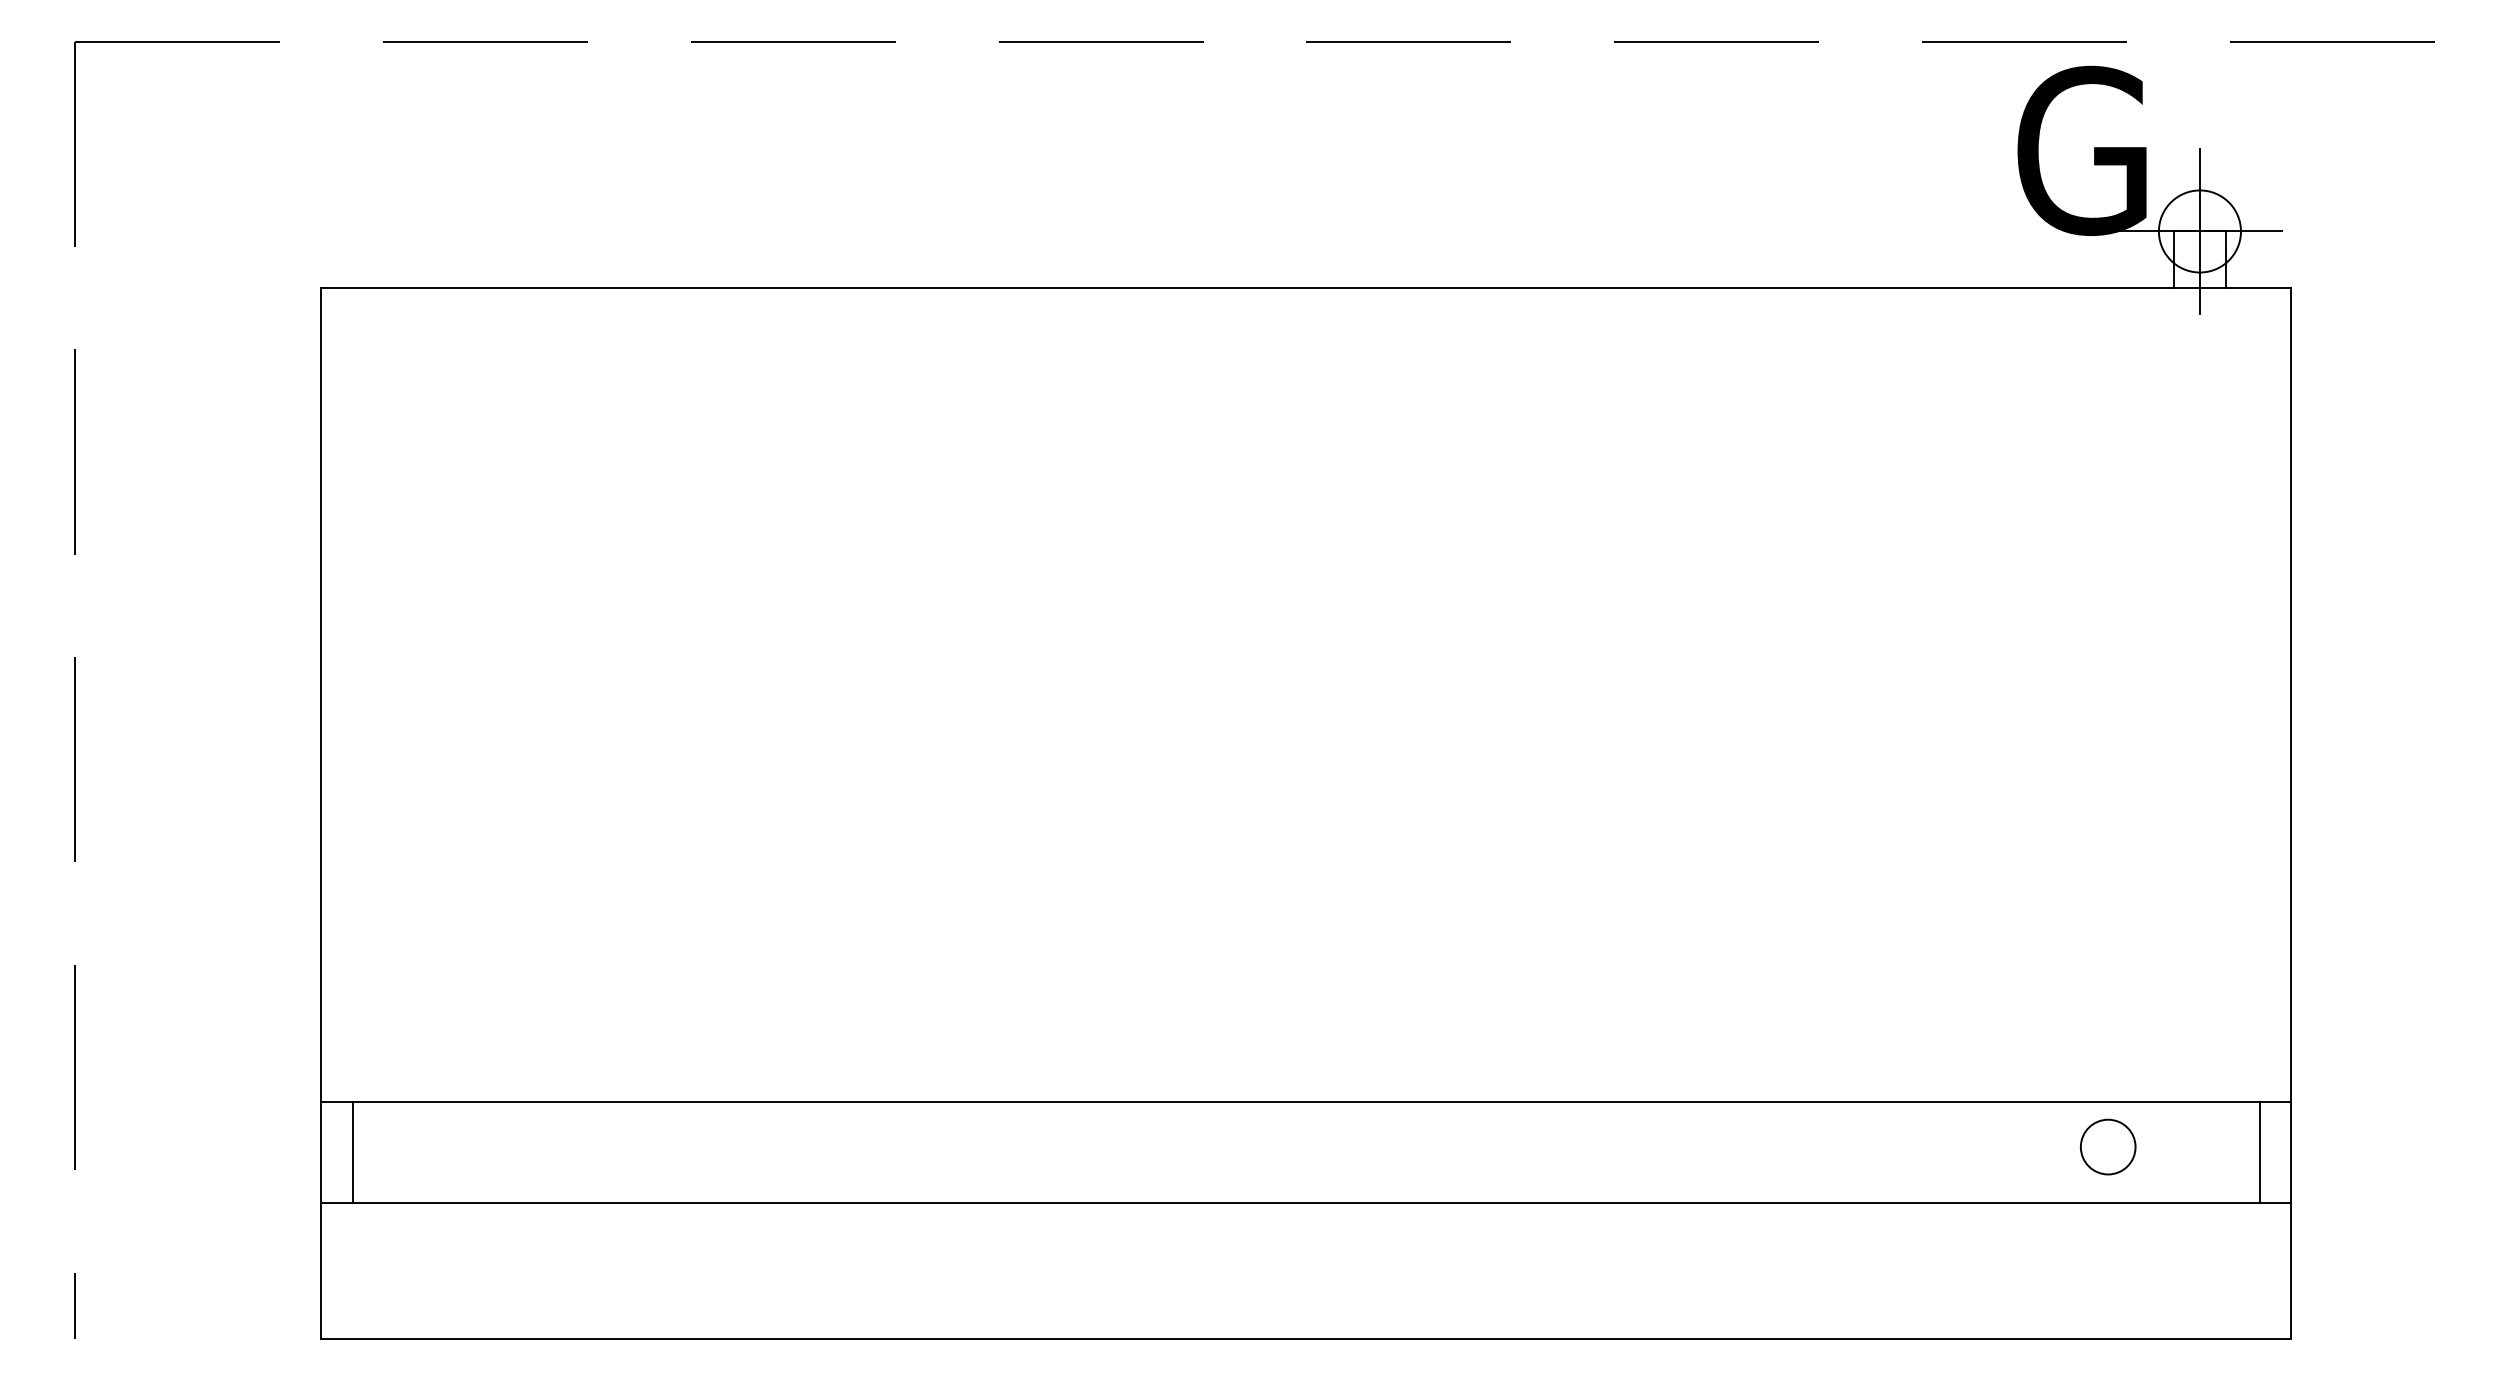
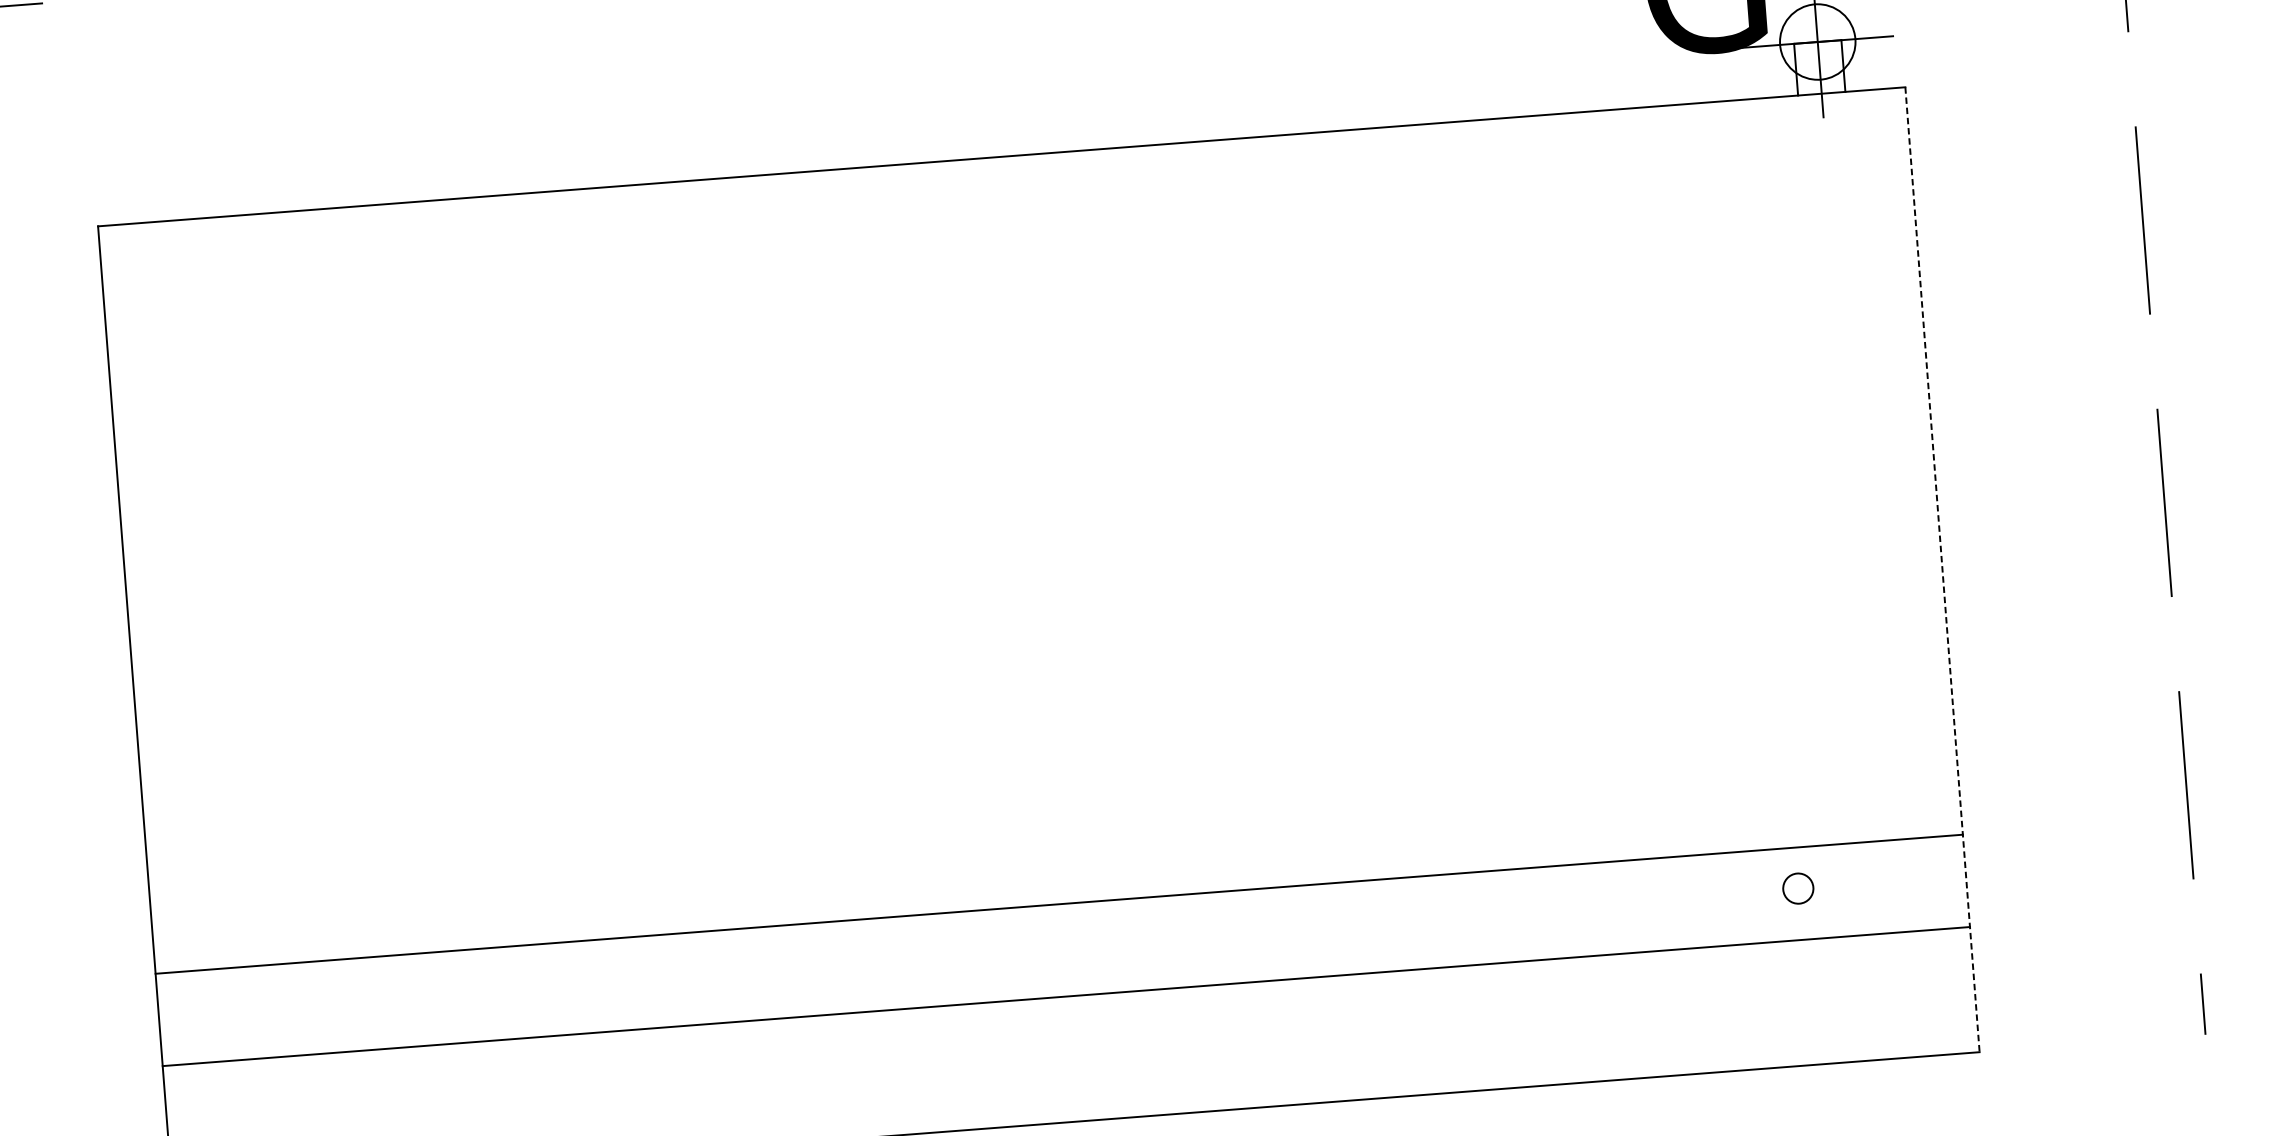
line: (2291, 813) -> (1942, 569), solid -> dashed
circle: (2108, 1146) -> (1798, 888), size x0.6
line: (353, 1152) -> (188, 1017), removed
line: (2259, 1152) -> (1937, 882), removed

